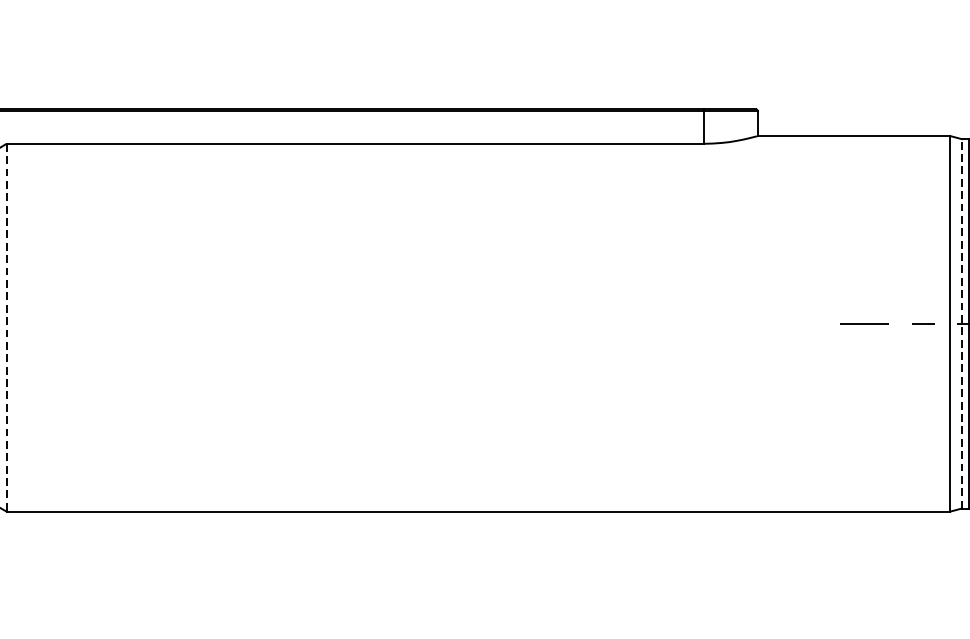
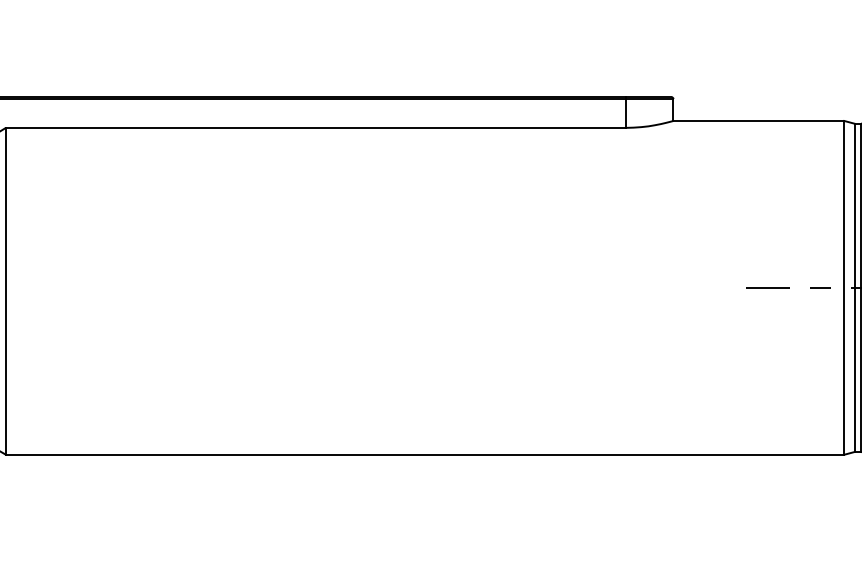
line: (961, 323) -> (854, 287), dashed -> solid
line: (6, 327) -> (5, 291), dashed -> solid

